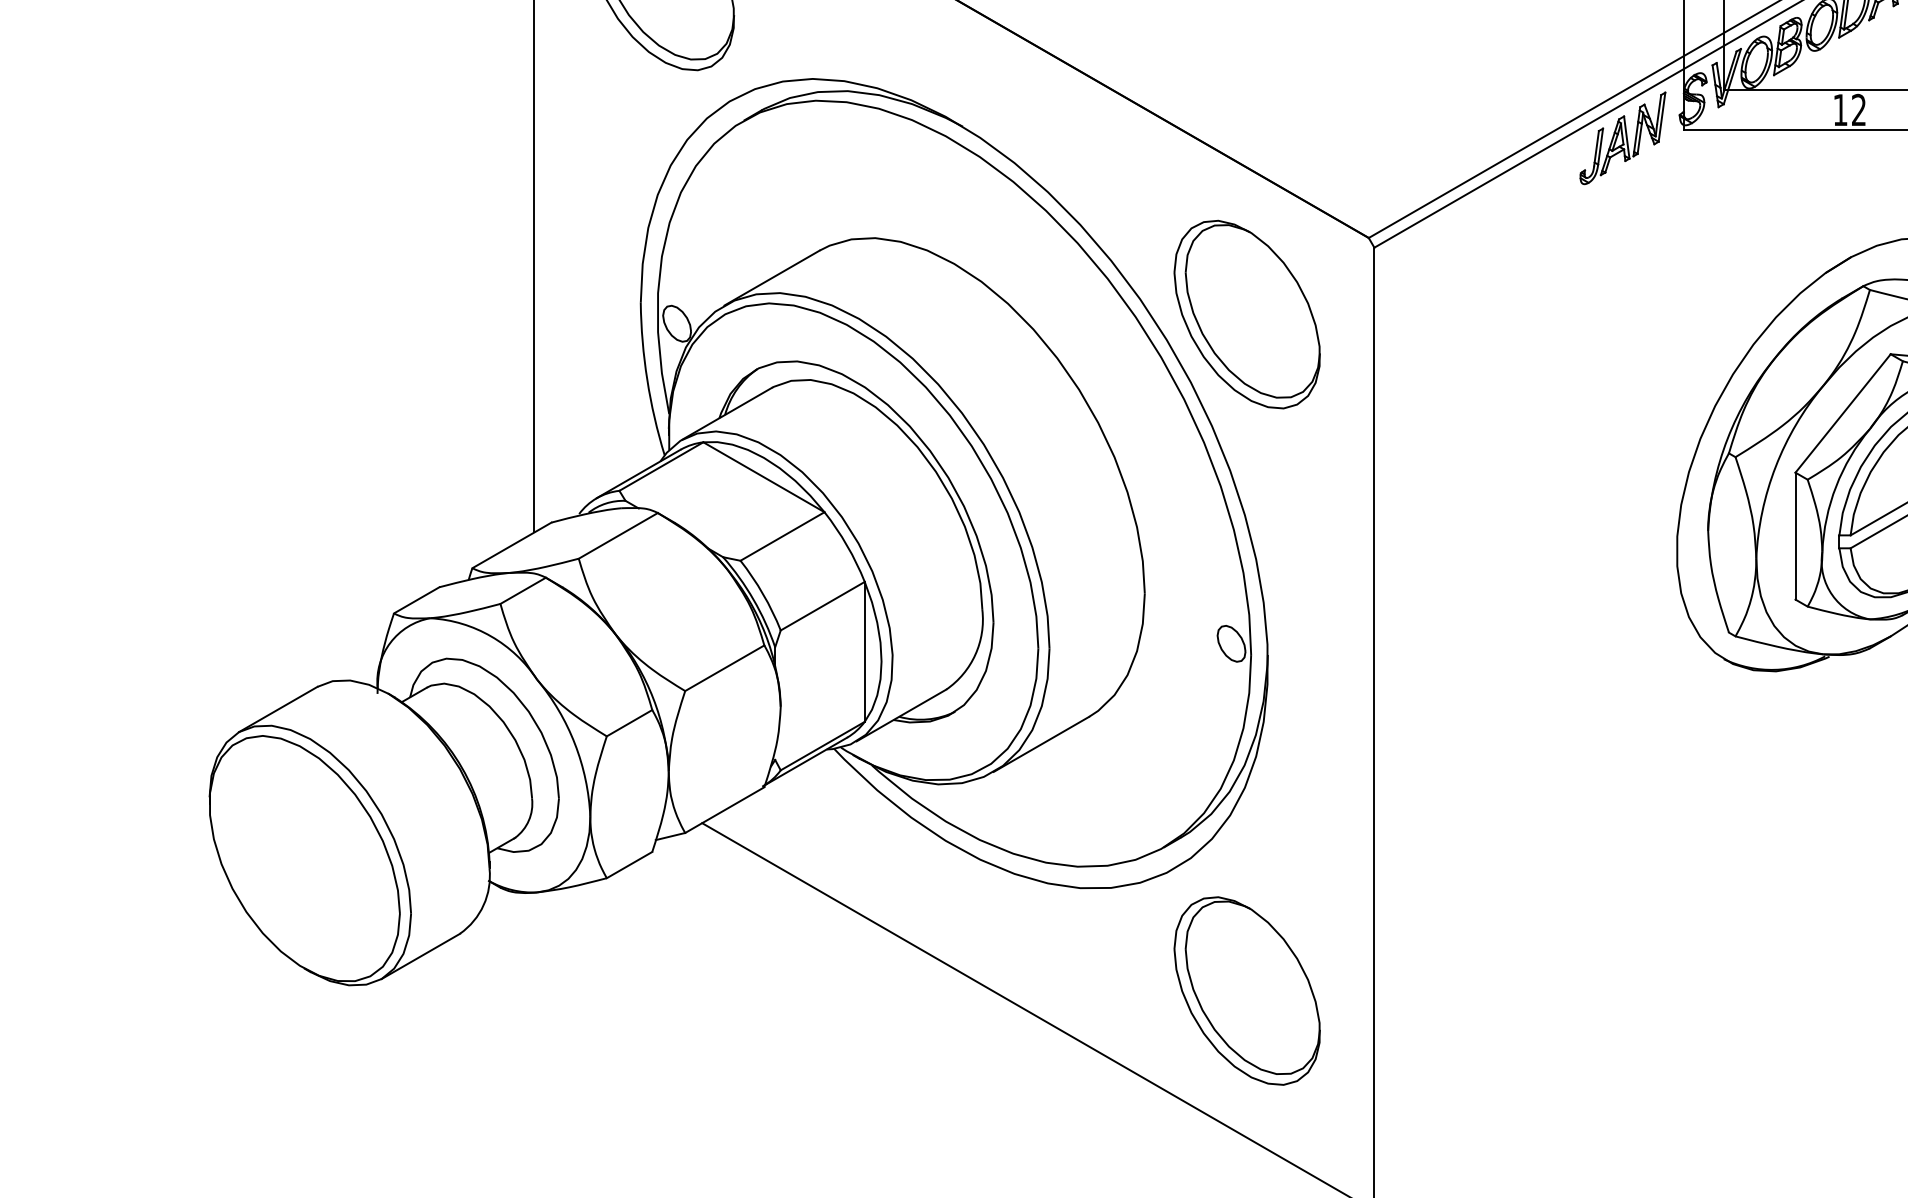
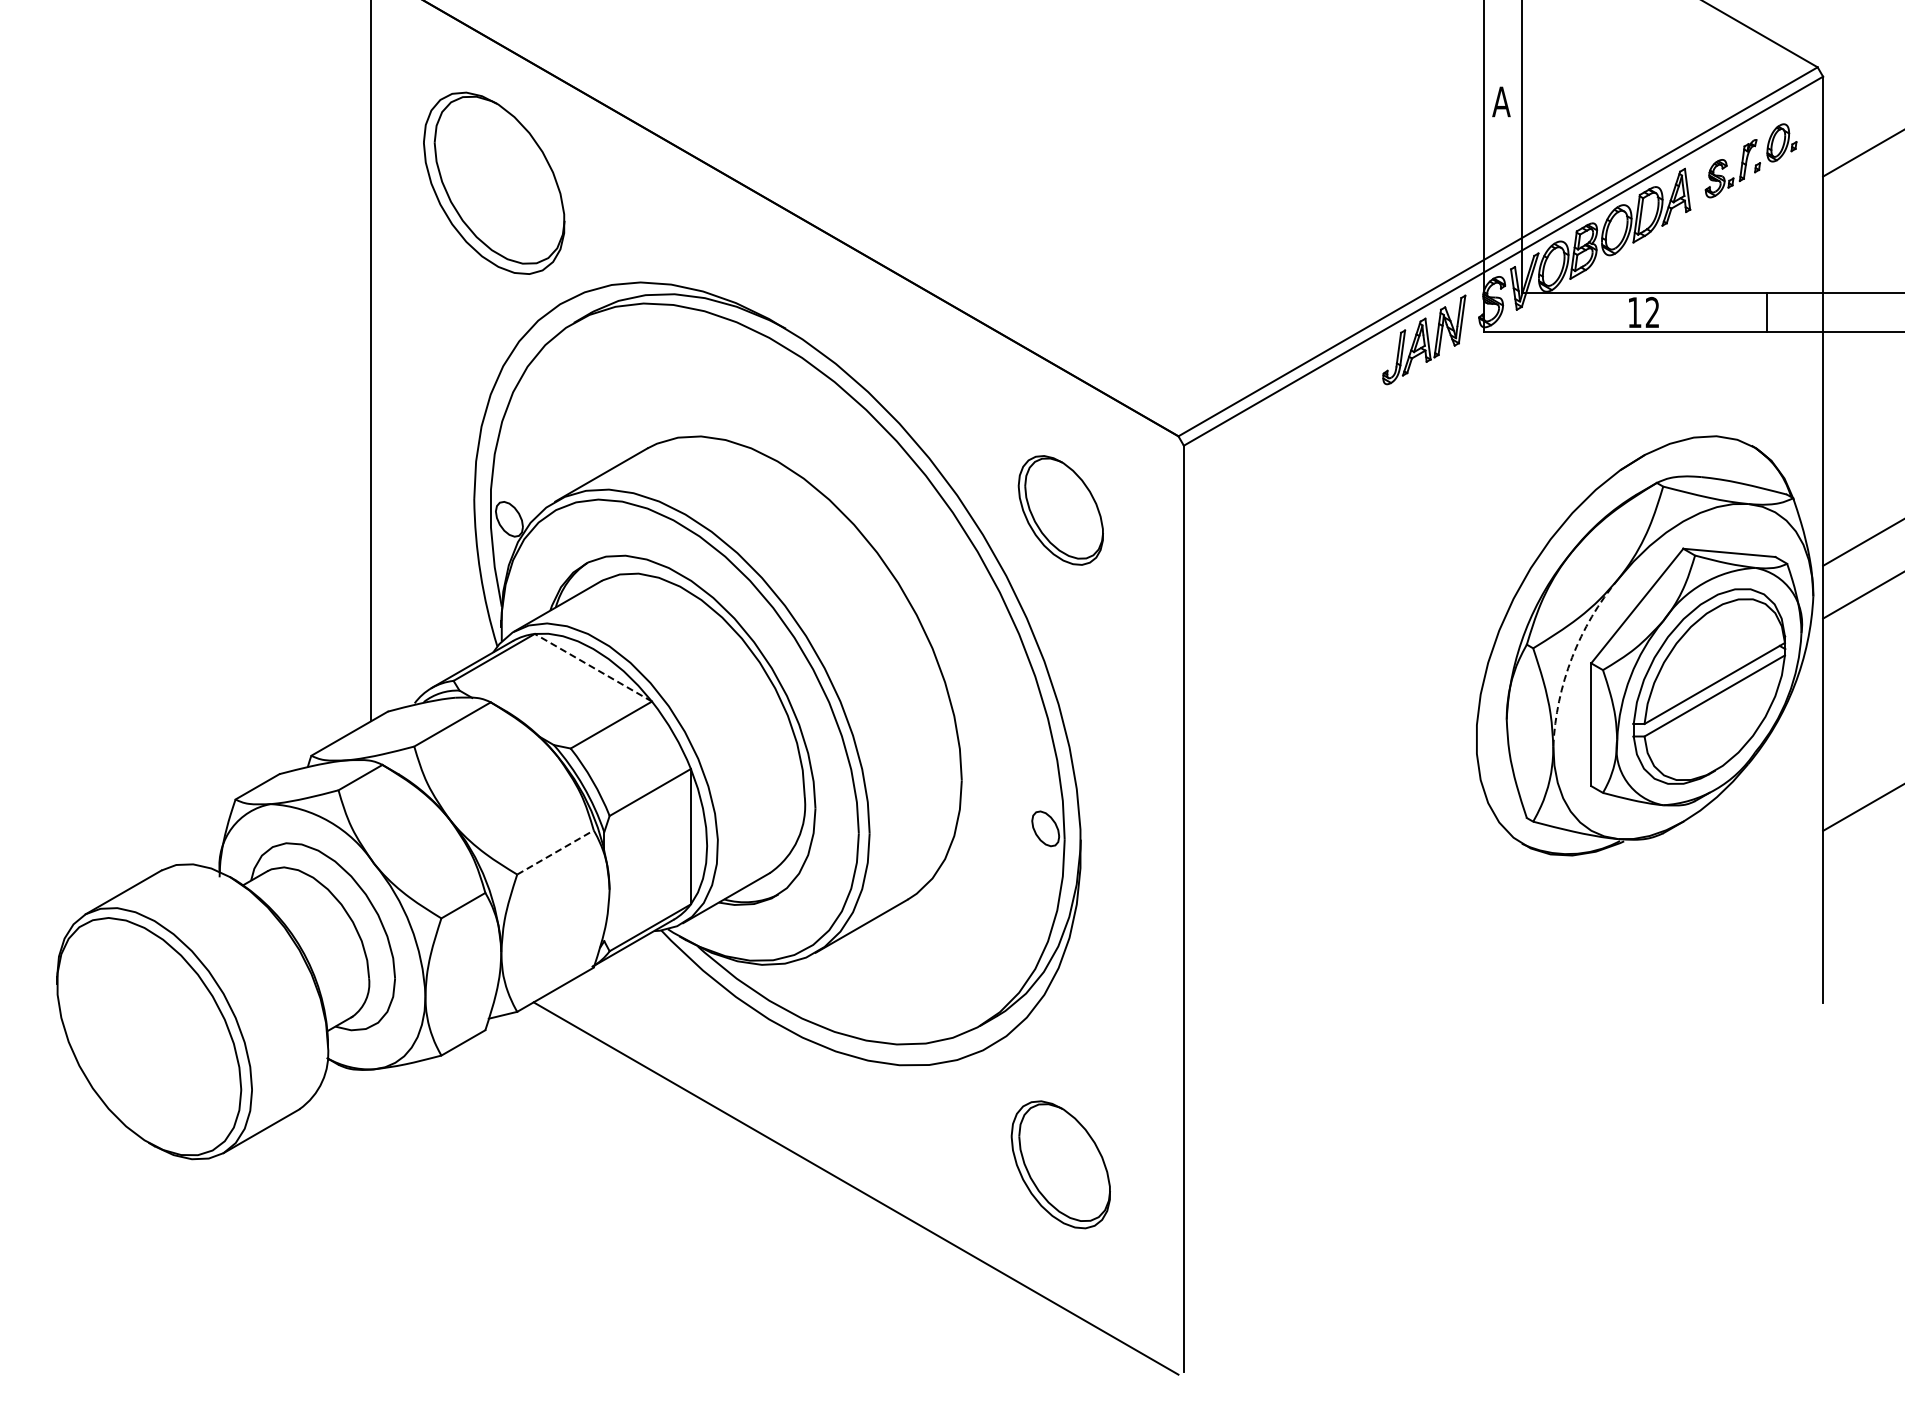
part: (1246, 314) -> (1060, 510), size x0.6
arc: (1776, 466) -> (1572, 657), solid -> dashed
line: (764, 476) -> (593, 667), solid -> dashed
line: (724, 668) -> (555, 852), solid -> dashed
part: (1246, 990) -> (1060, 1164), size x0.7

